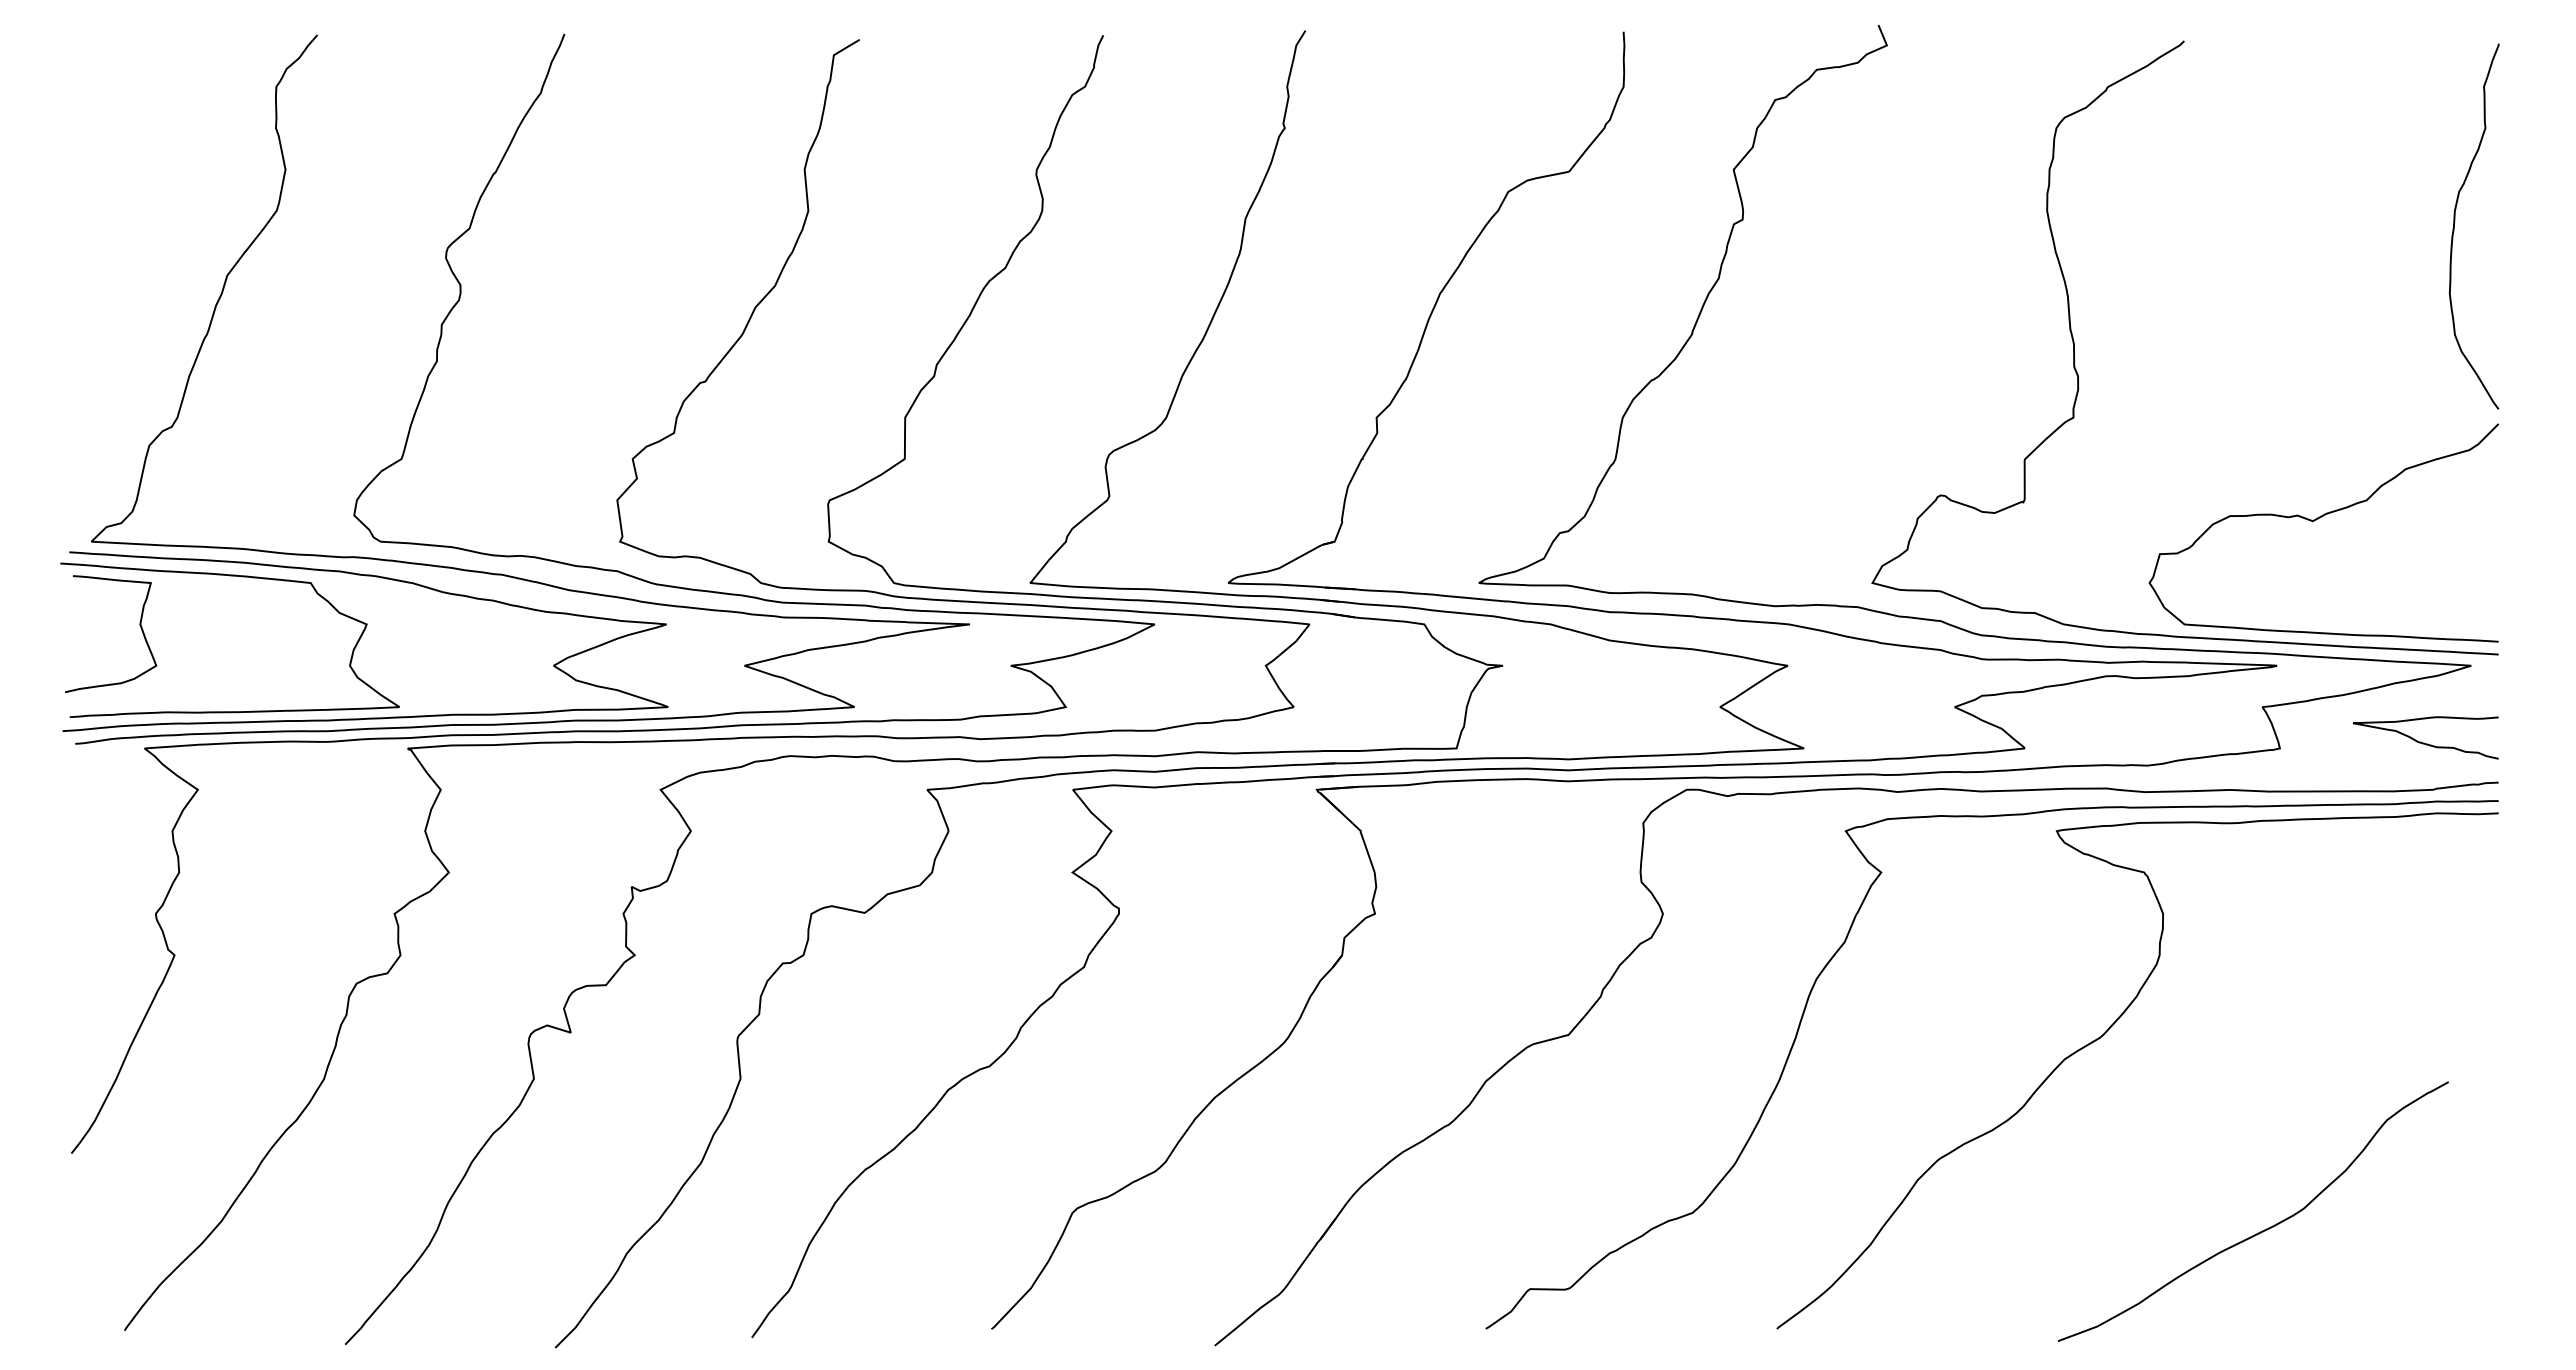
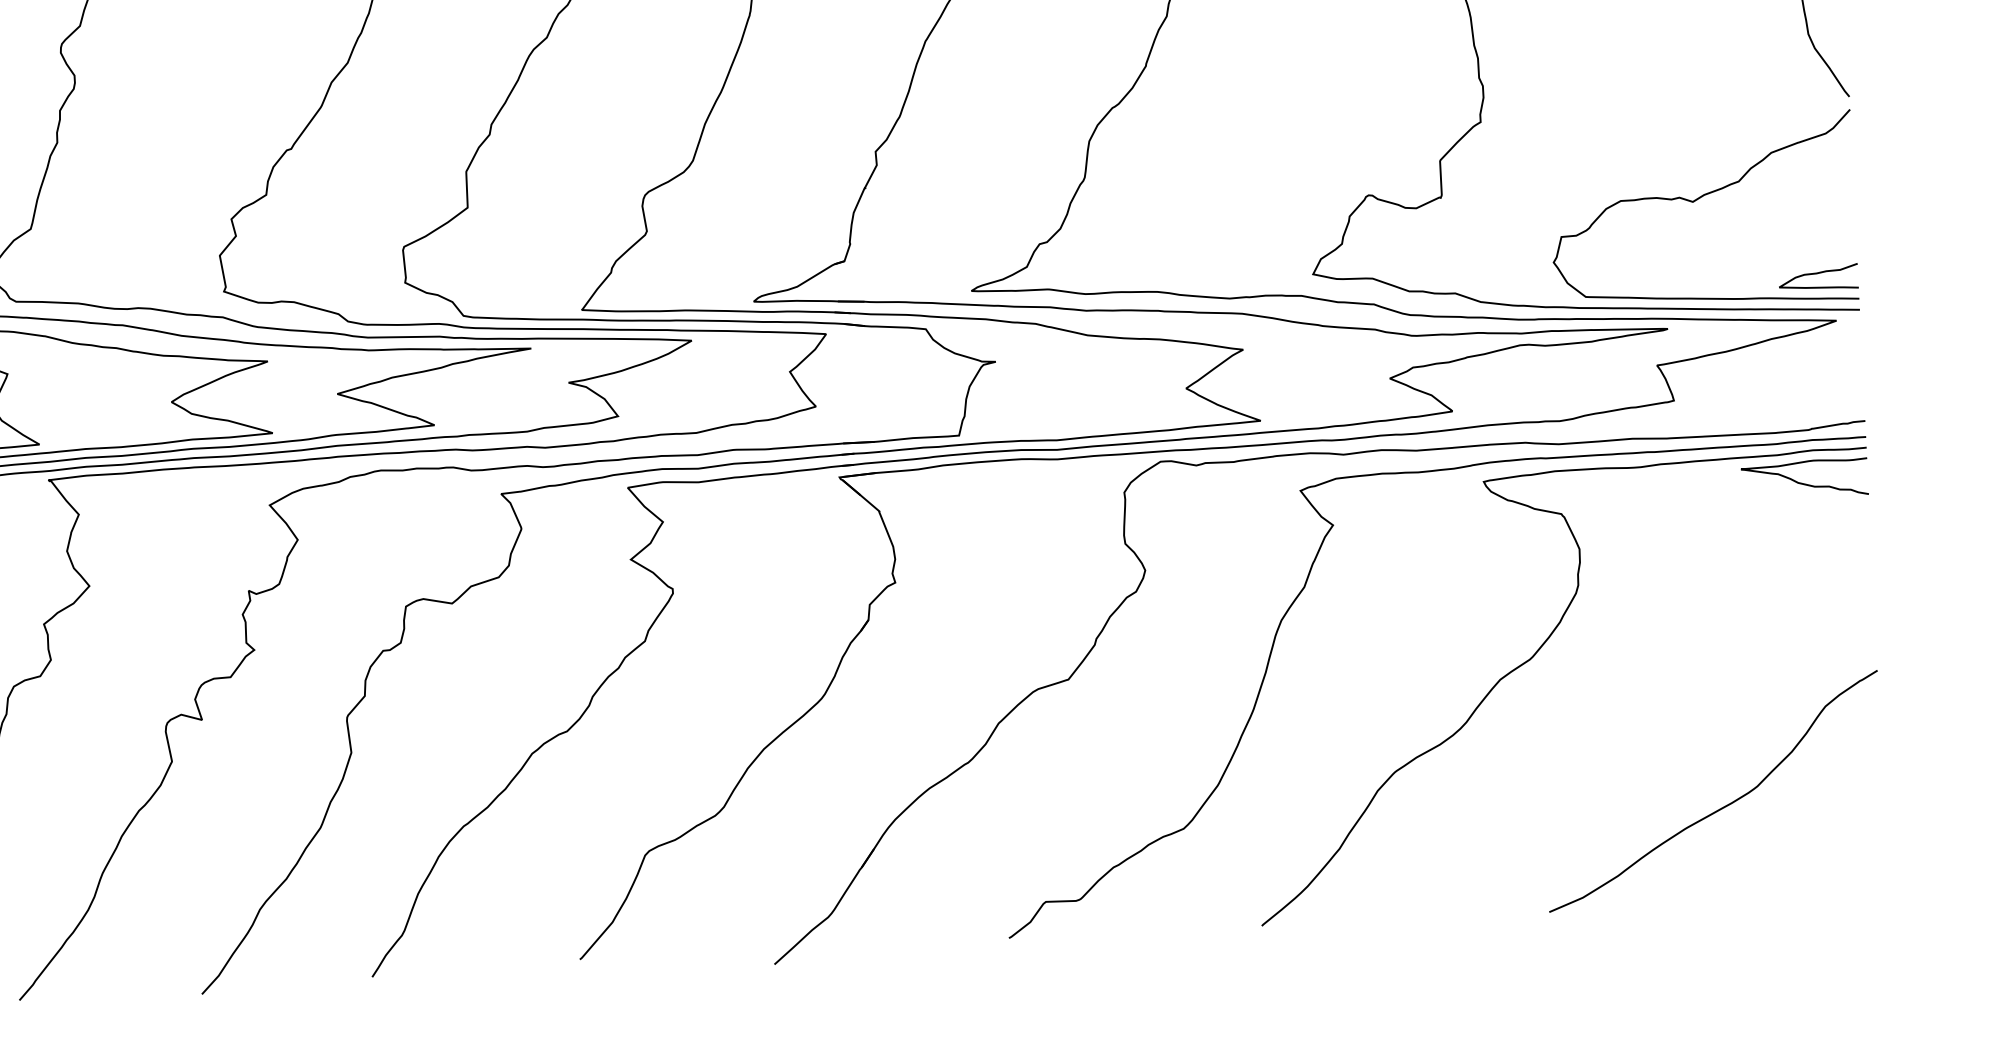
curve: (2451, 611) -> (1817, 274), added
curve: (2424, 742) -> (1803, 483), moved
curve: (2262, 1230) -> (1722, 807), moved

